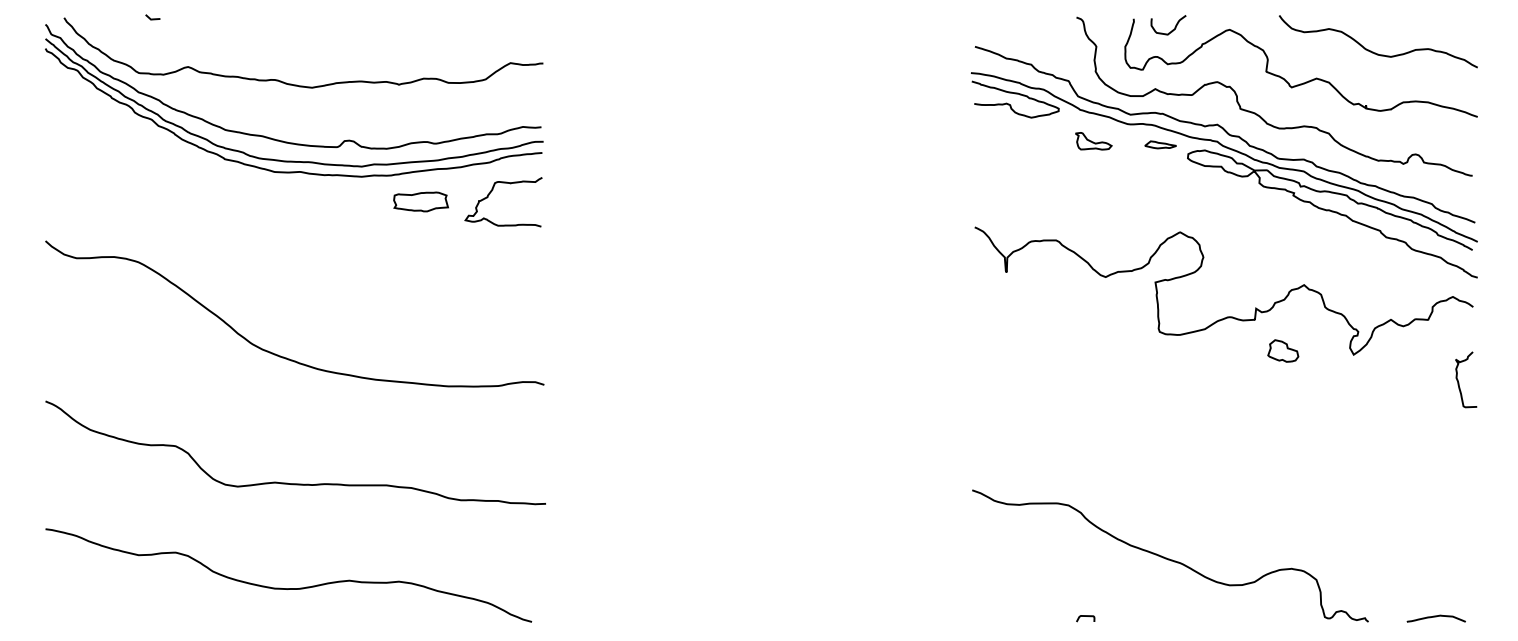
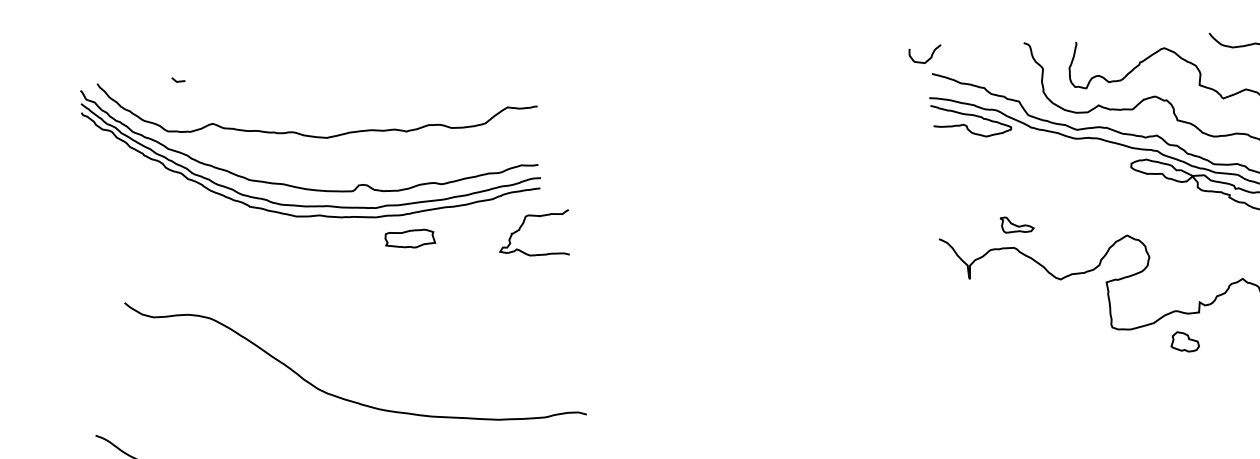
curve: (1172, 29) -> (929, 58), moved
part: (1093, 141) -> (1016, 224), moved
part: (1160, 144) -> (1105, 155), removed
curve: (492, 191) -> (523, 224), moved
part: (420, 201) -> (409, 238), moved
part: (1283, 350) -> (1185, 341), moved
curve: (278, 354) -> (342, 397), moved

